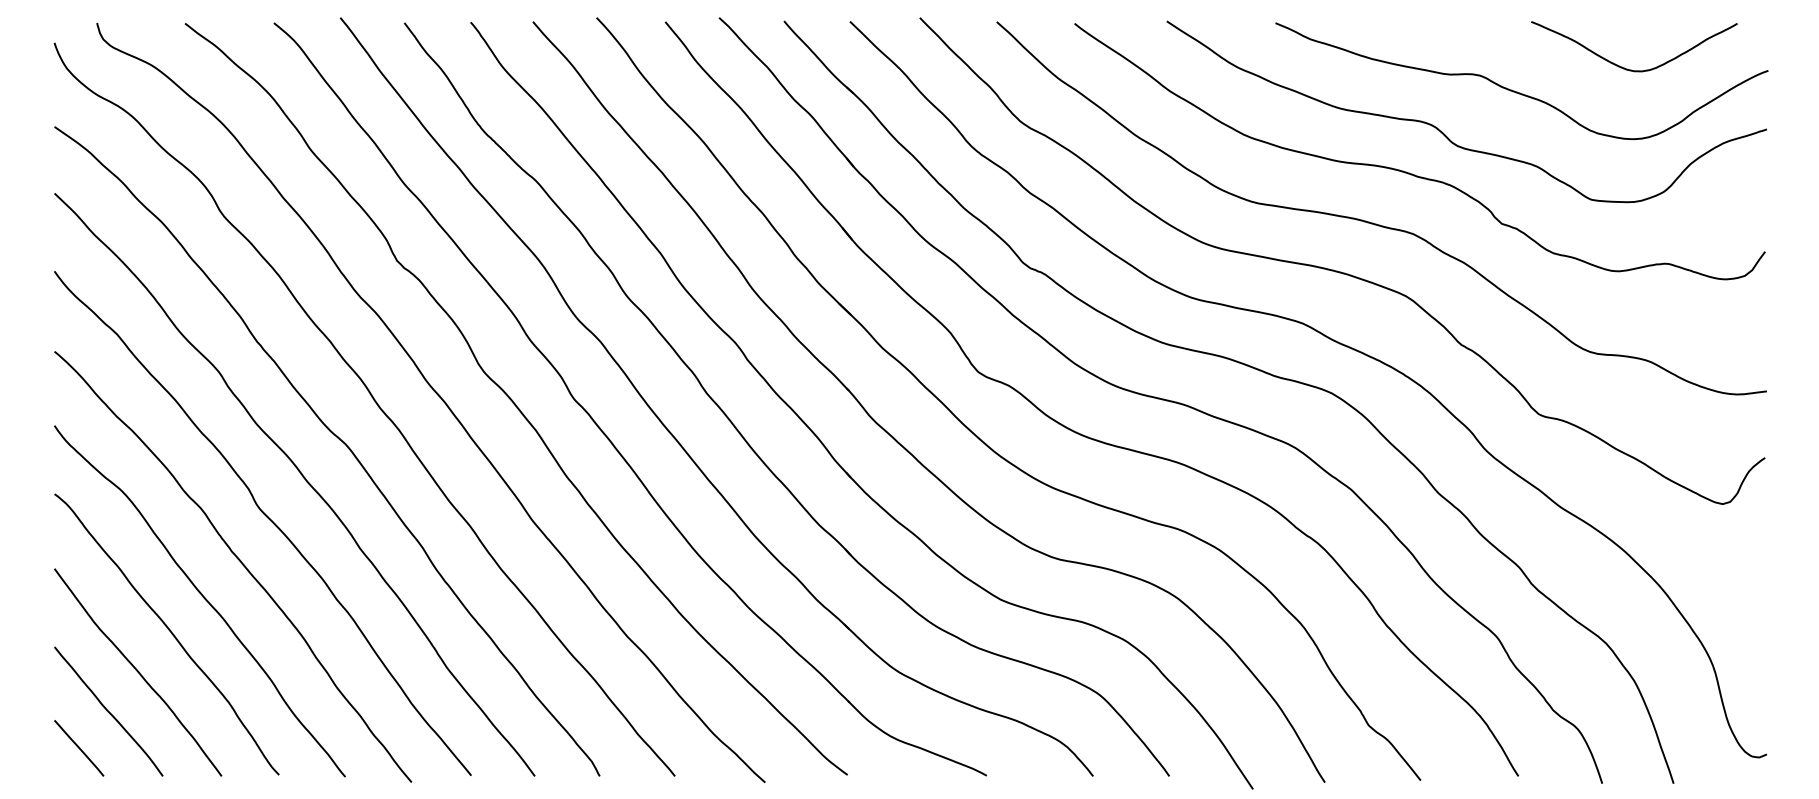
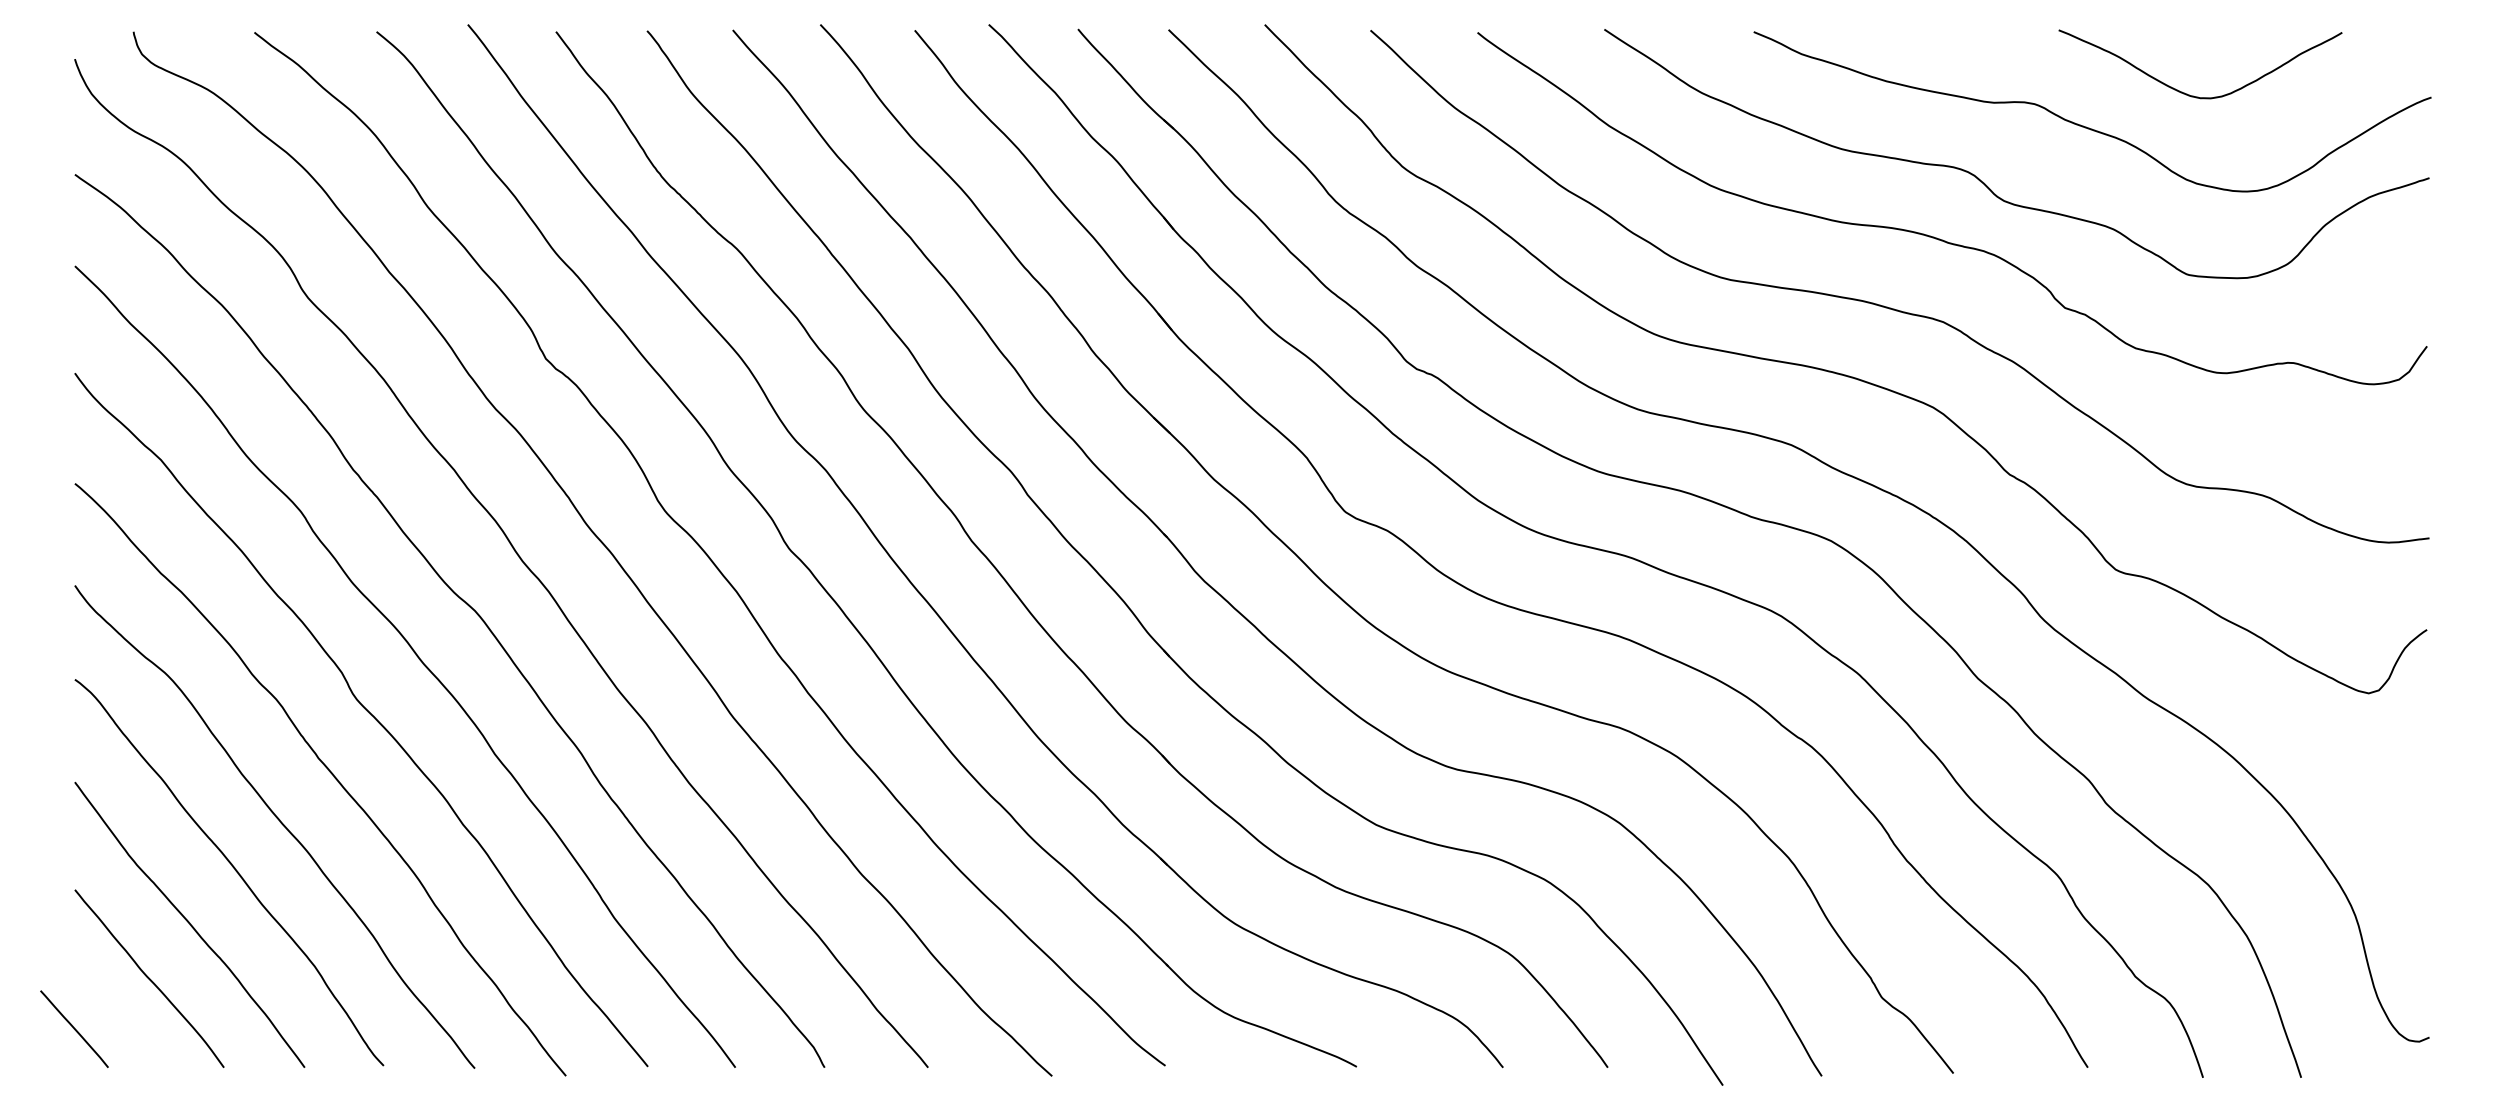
curve: (1627, 68) -> (2191, 94), moved
line: (79, 748) -> (74, 1029), moved

